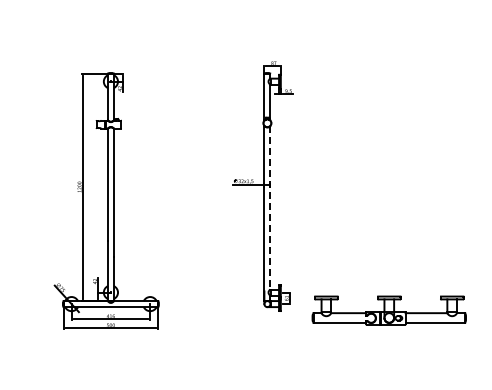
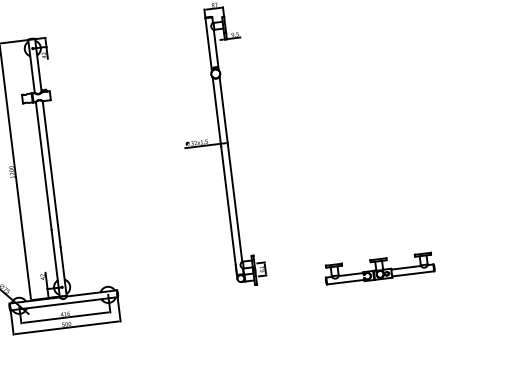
line: (270, 207) -> (230, 168), dashed -> solid
part: (388, 310) -> (378, 269), size x0.62

